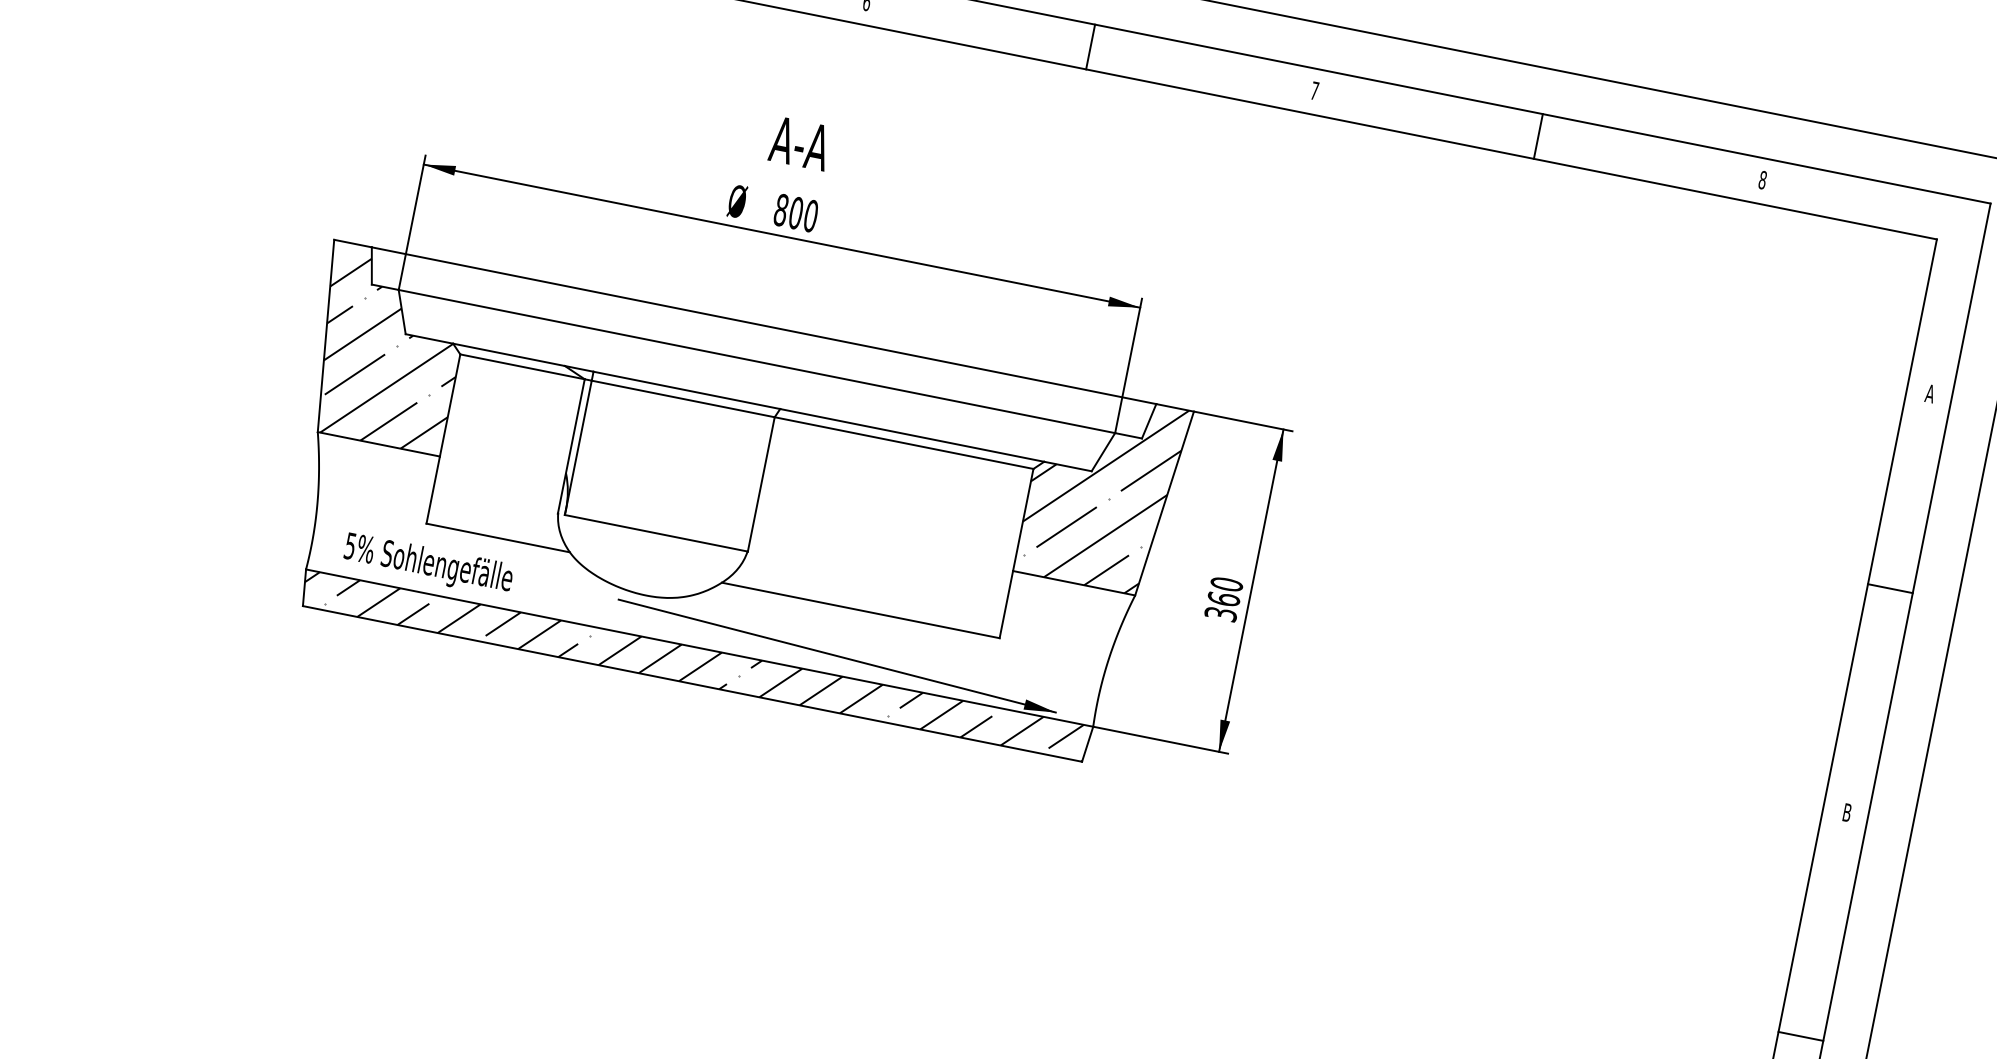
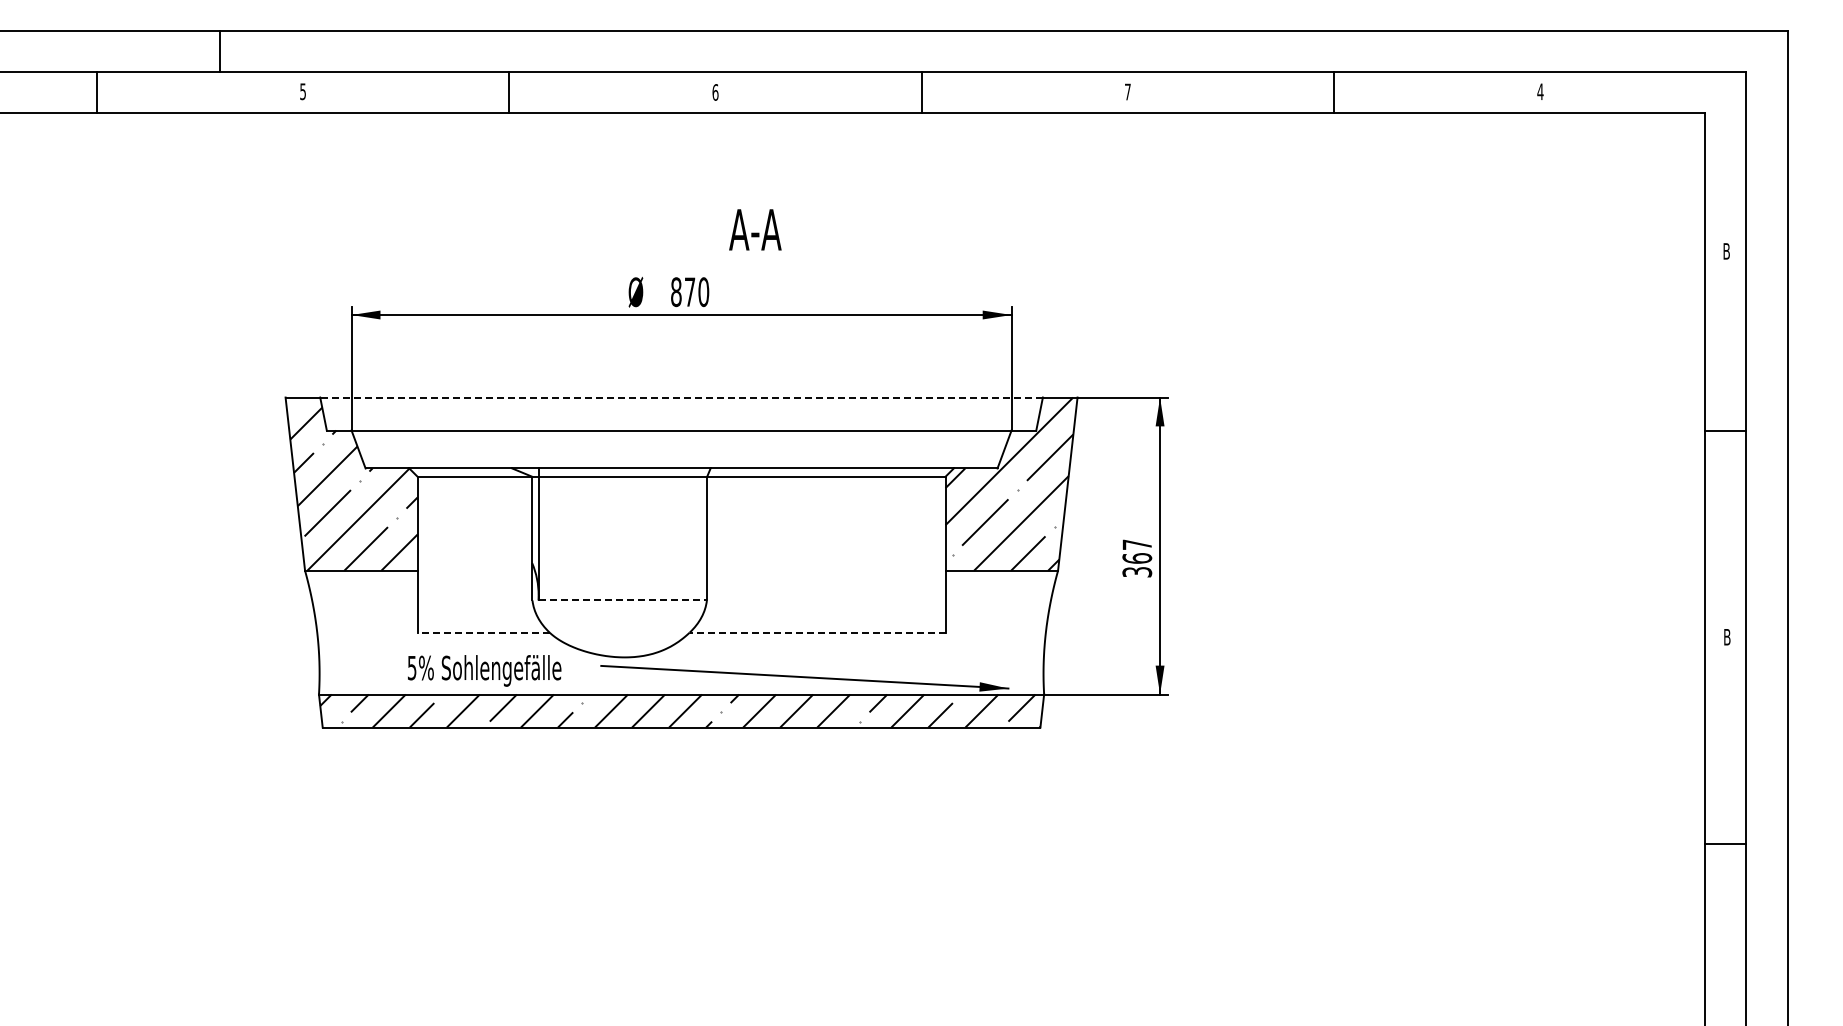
text: (800, 143) -> (755, 229), moved
text: (1762, 179) -> (1540, 91), 8 -> 4
text: (795, 213) -> (689, 292), 800 -> 870
line: (764, 325) -> (681, 397), solid -> dashed
text: (1930, 393) -> (1726, 251), A -> B
line: (657, 533) -> (623, 600), solid -> dashed
line: (498, 537) -> (483, 632), solid -> dashed
text: (428, 564) -> (484, 670), moved
text: (1227, 584) -> (1137, 544), 360 -> 367
line: (860, 610) -> (817, 632), solid -> dashed

